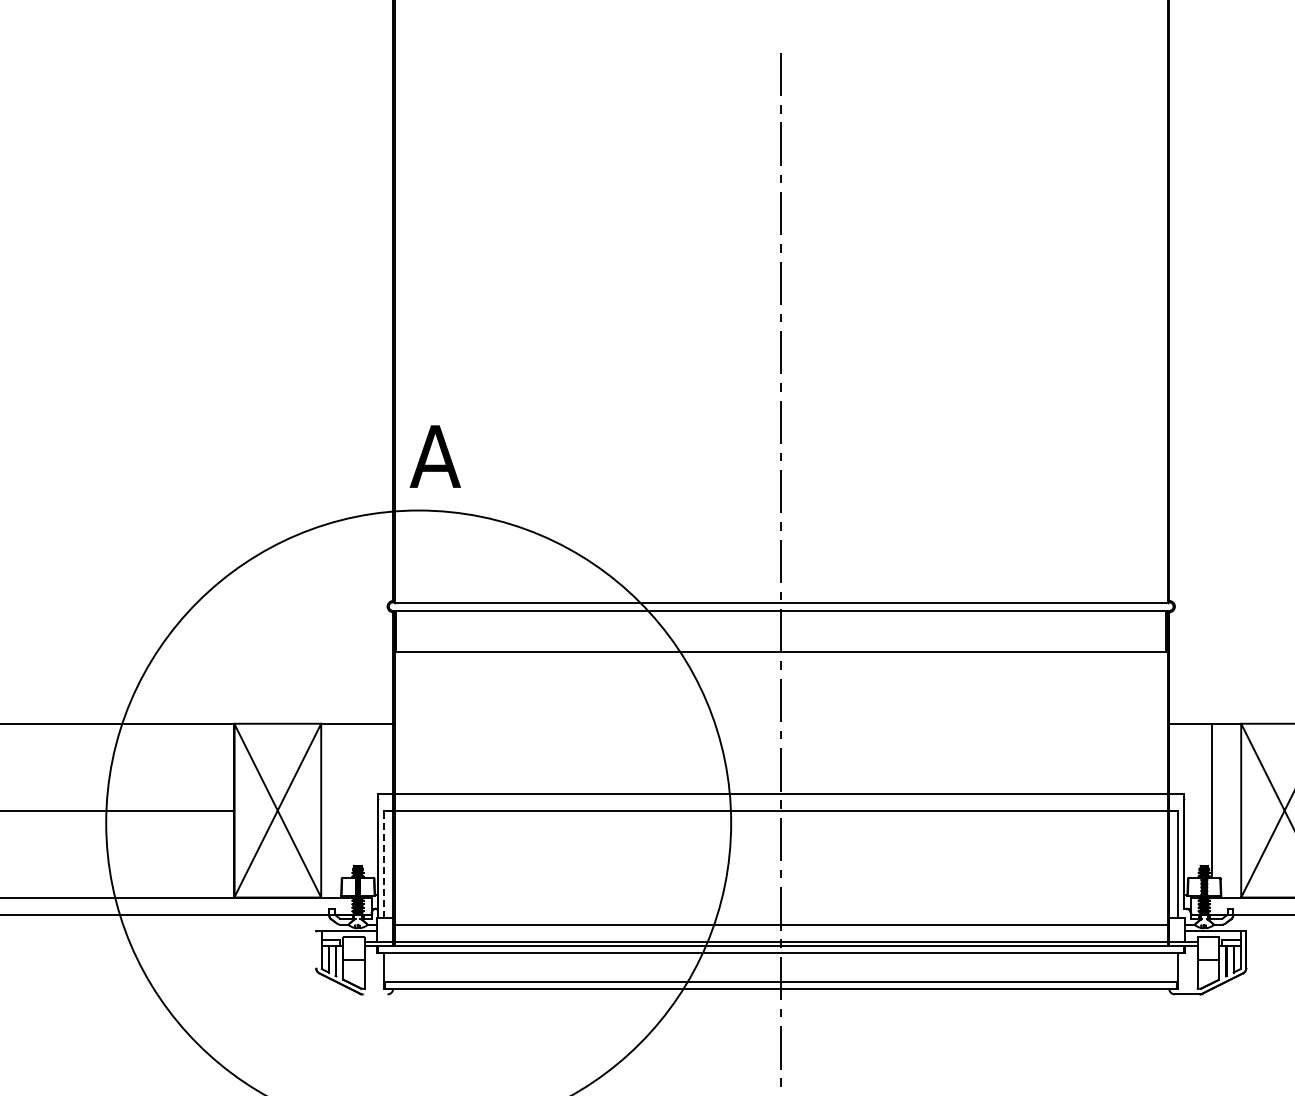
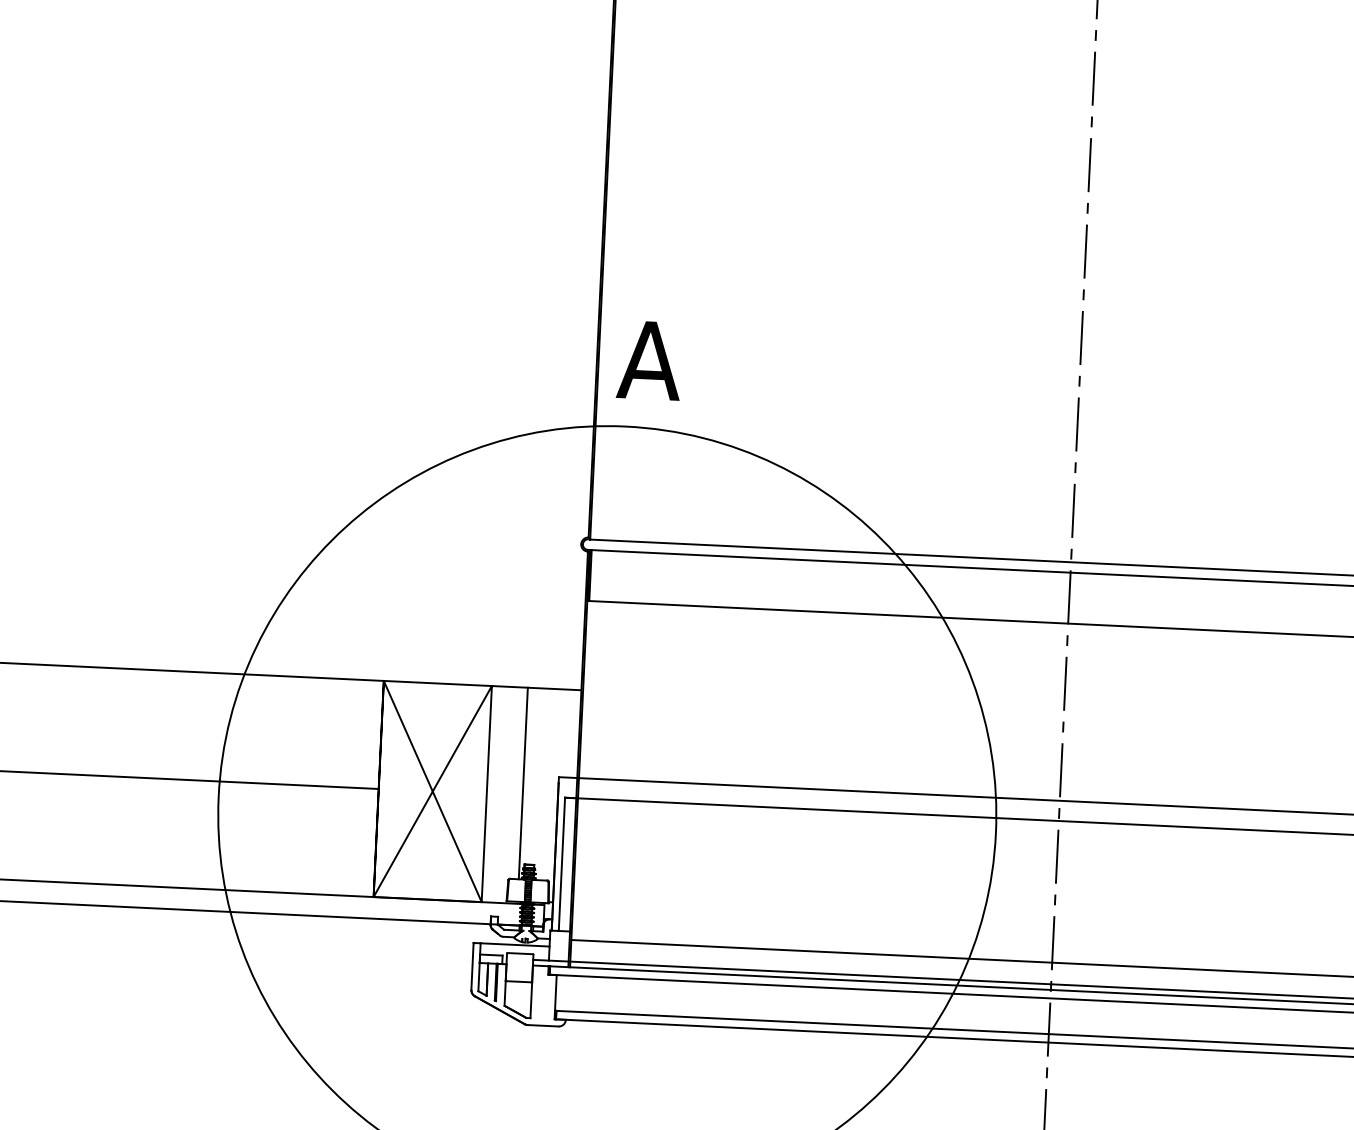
line: (350, 800) -> (523, 783), added
line: (384, 864) -> (562, 864), dashed -> solid
line: (316, 949) -> (472, 966), added
line: (374, 994) -> (542, 1025), added

